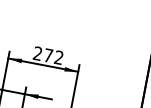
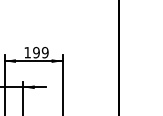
text: (48, 55) -> (36, 52), 272 -> 199

